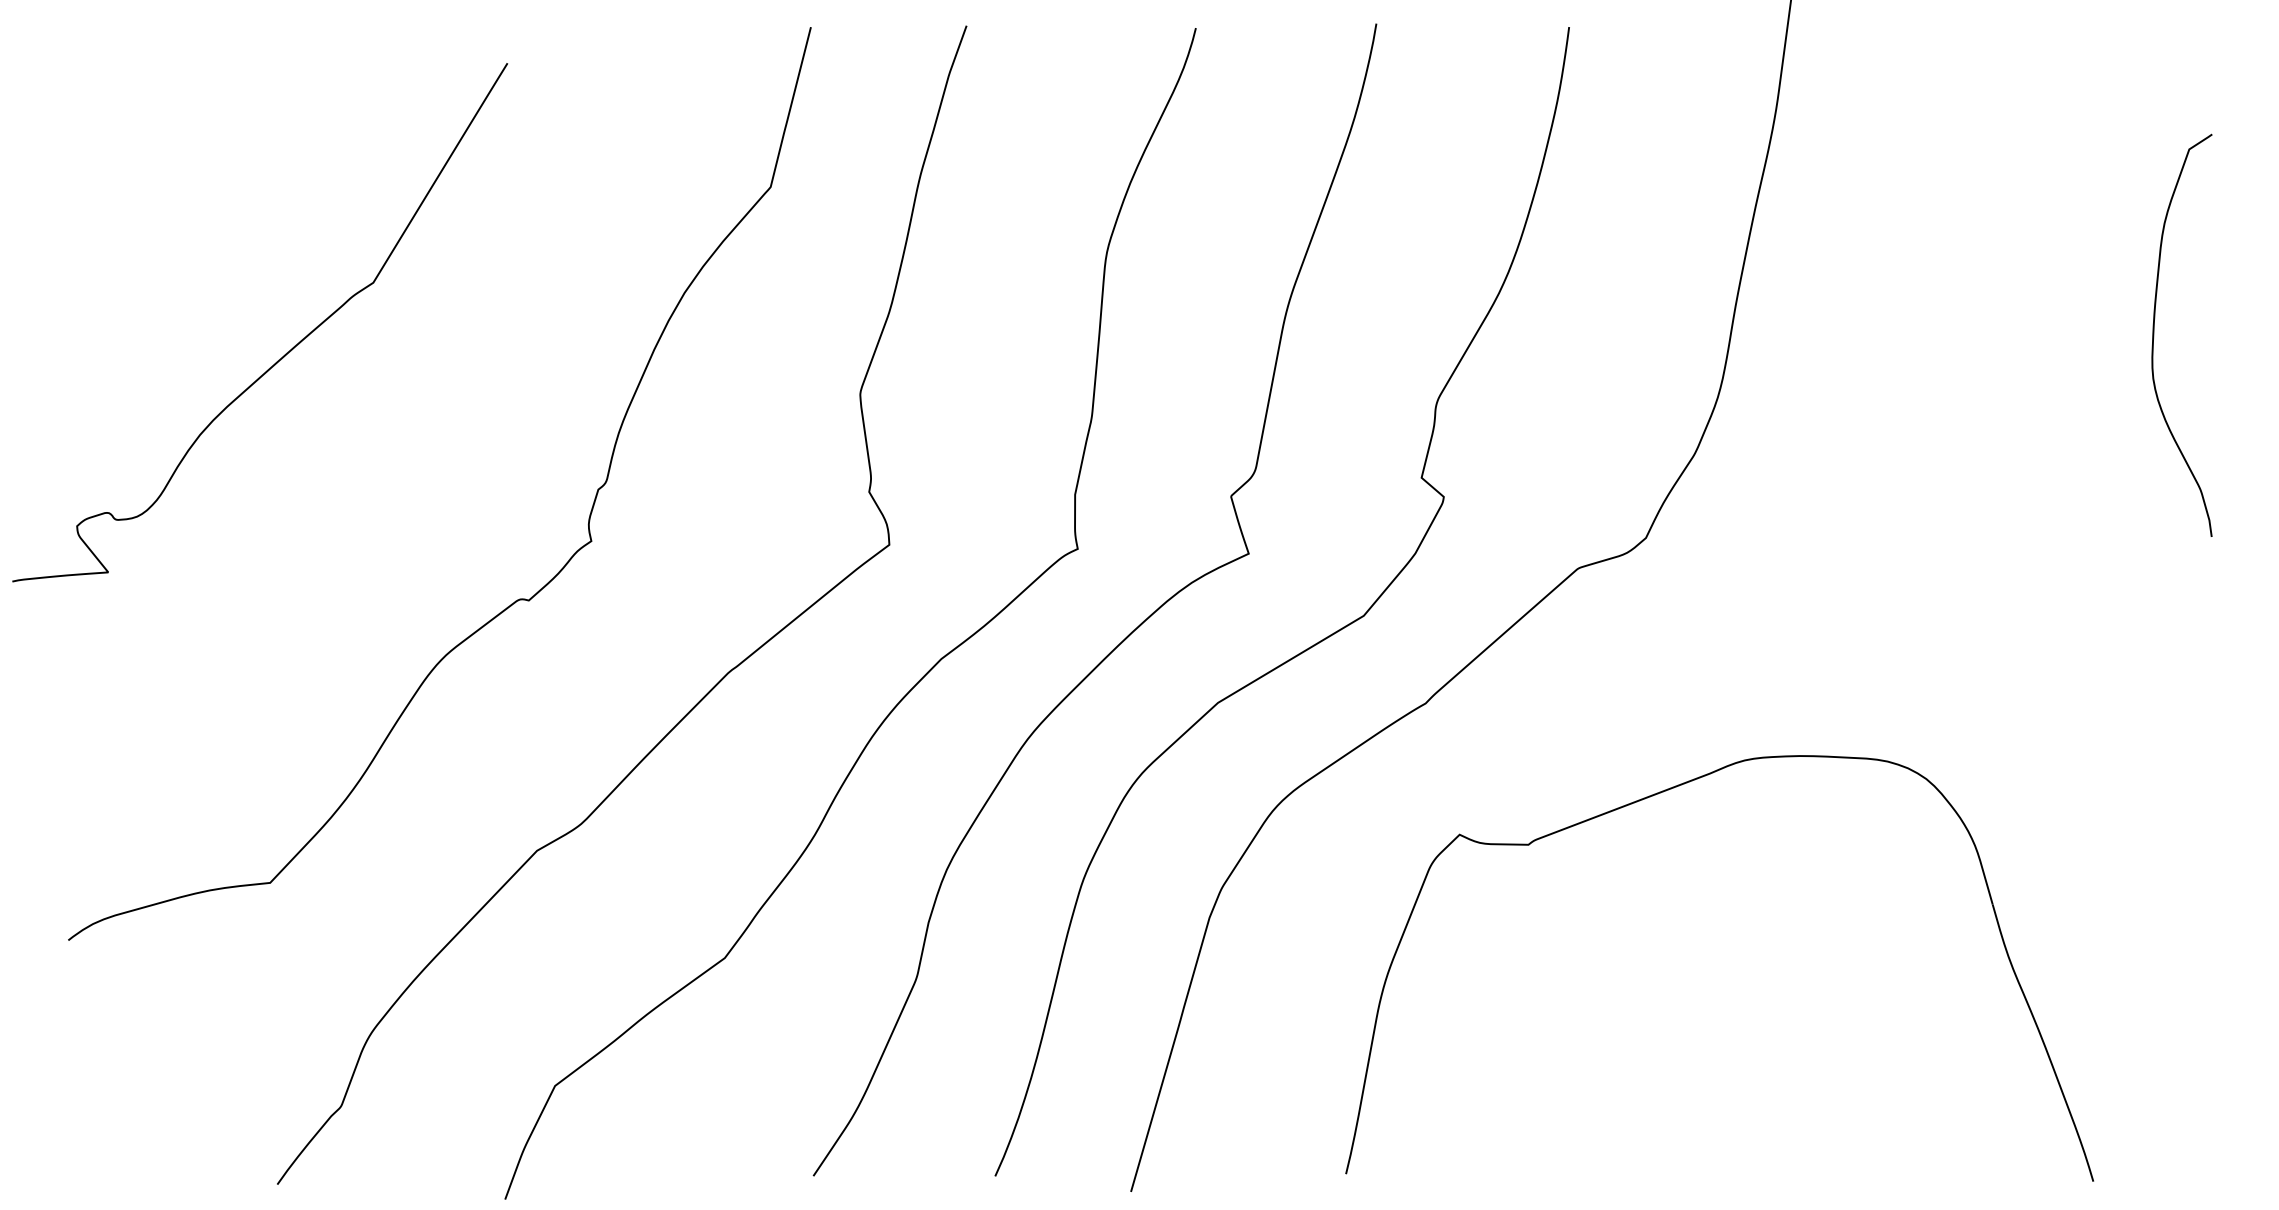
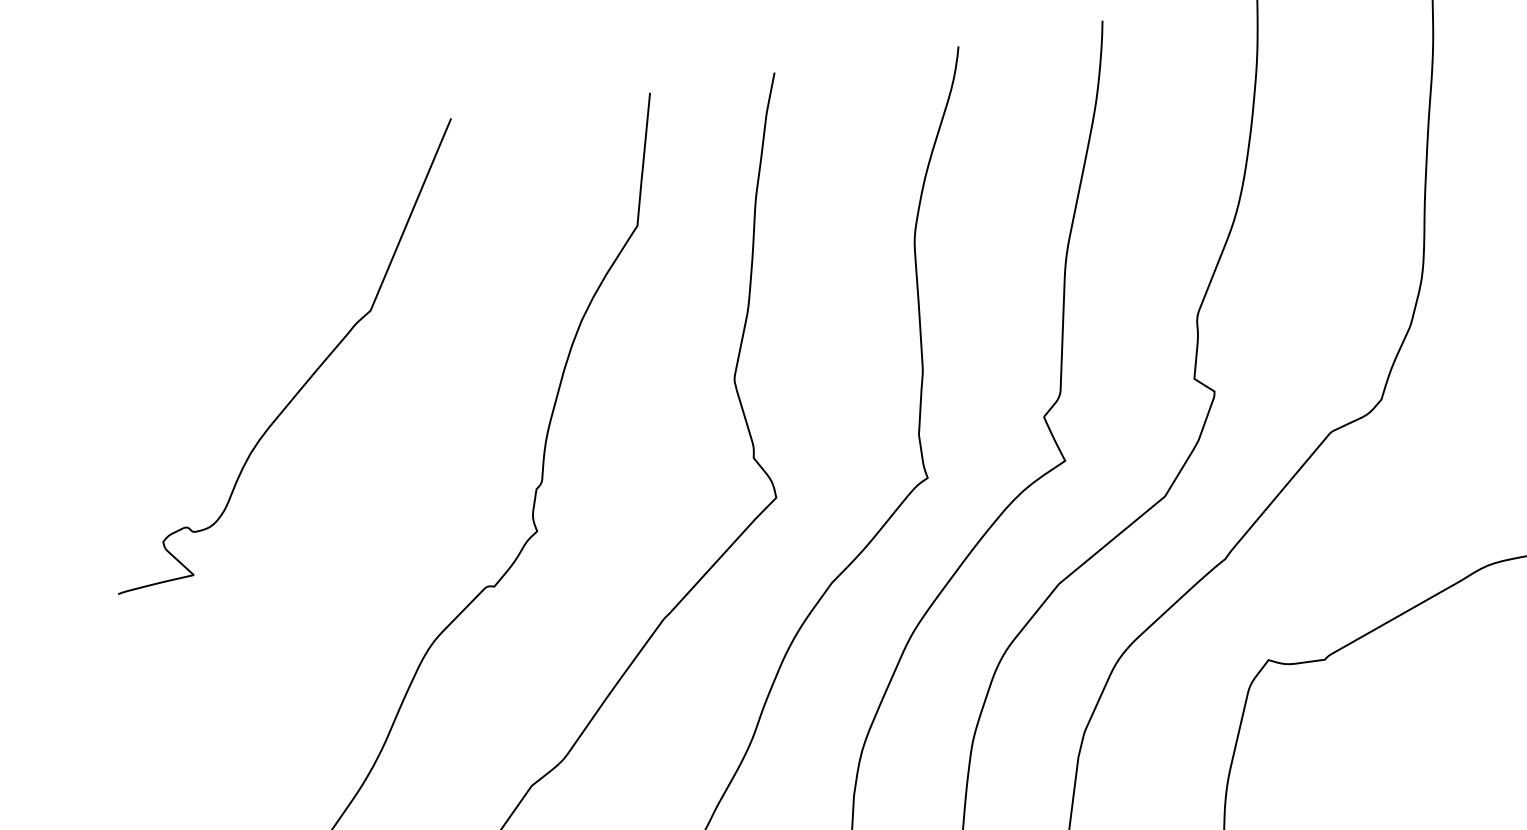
curve: (286, 352) -> (309, 377), moved

